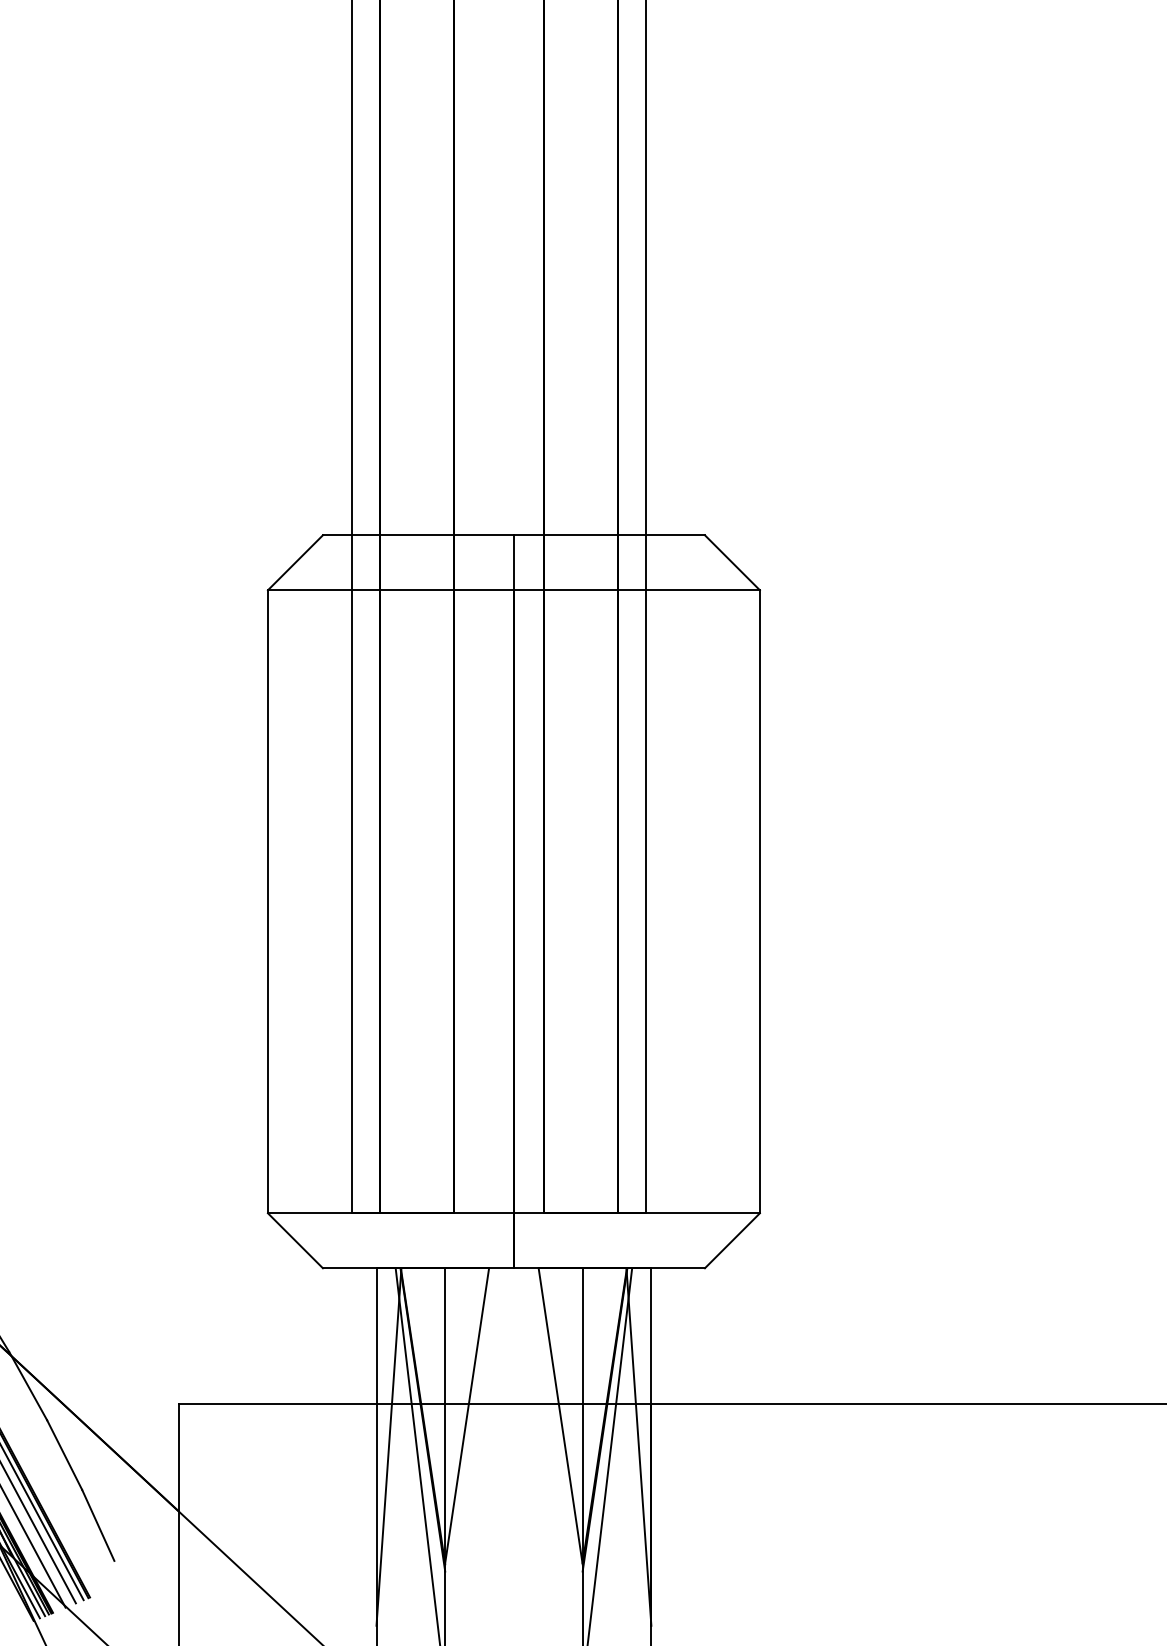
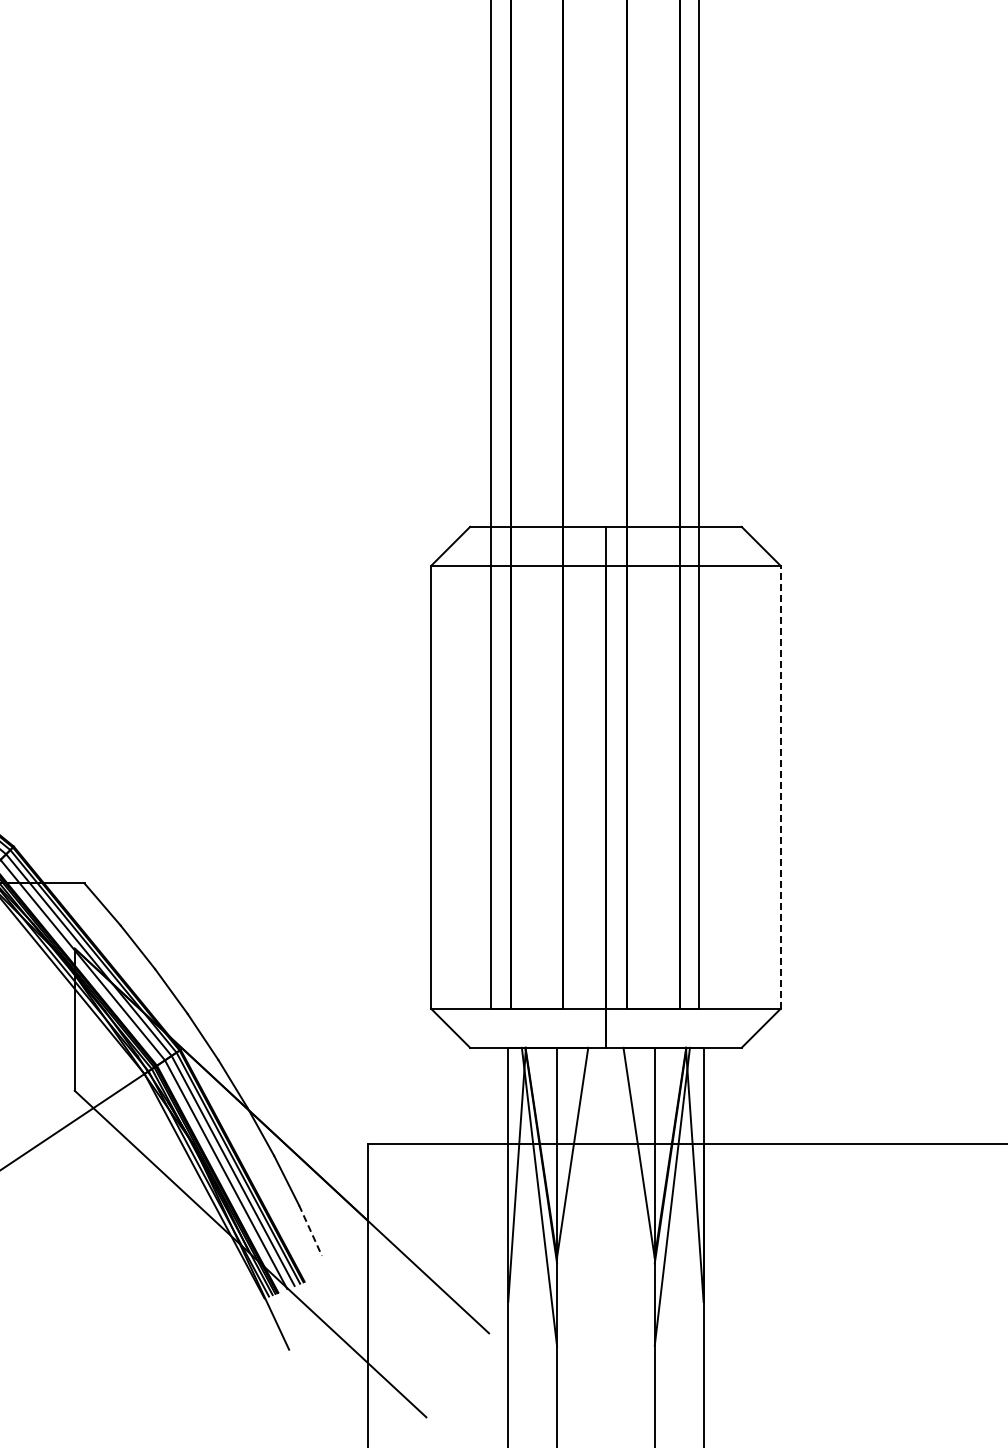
line: (759, 900) -> (780, 786), solid -> dashed
line: (98, 1525) -> (310, 1230), solid -> dashed

